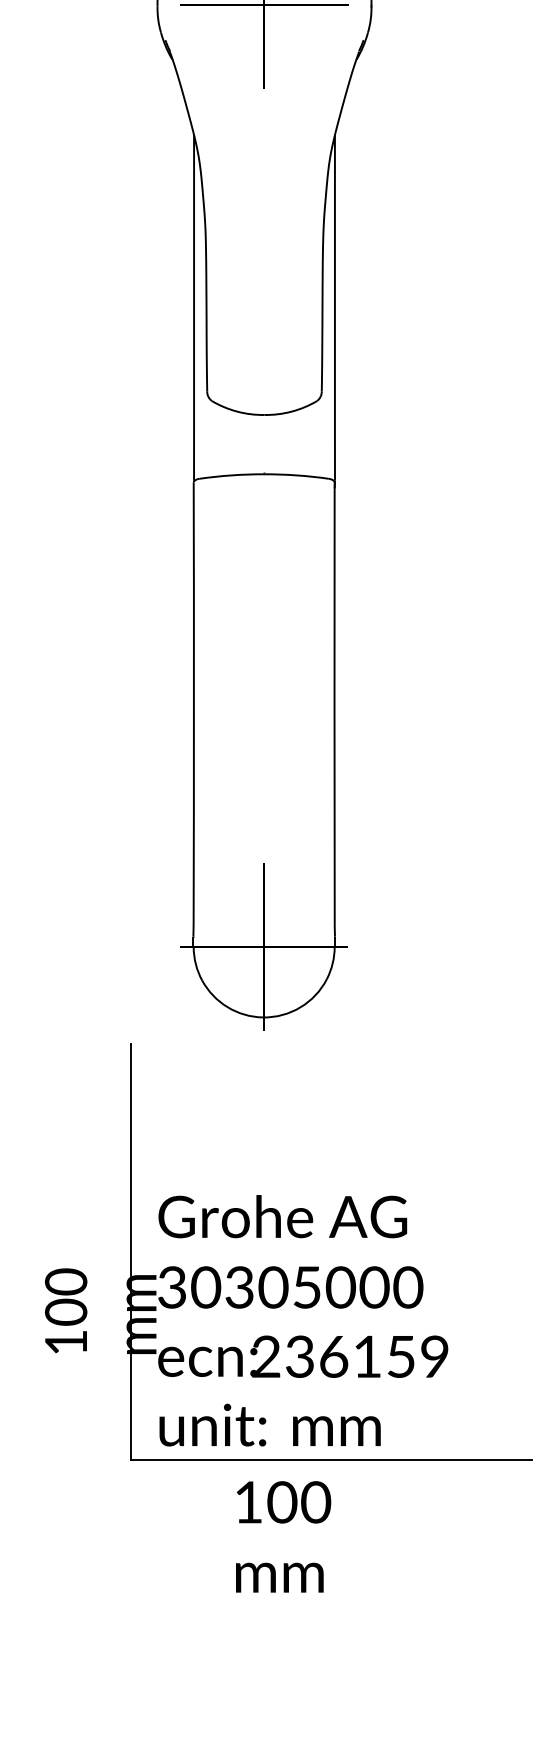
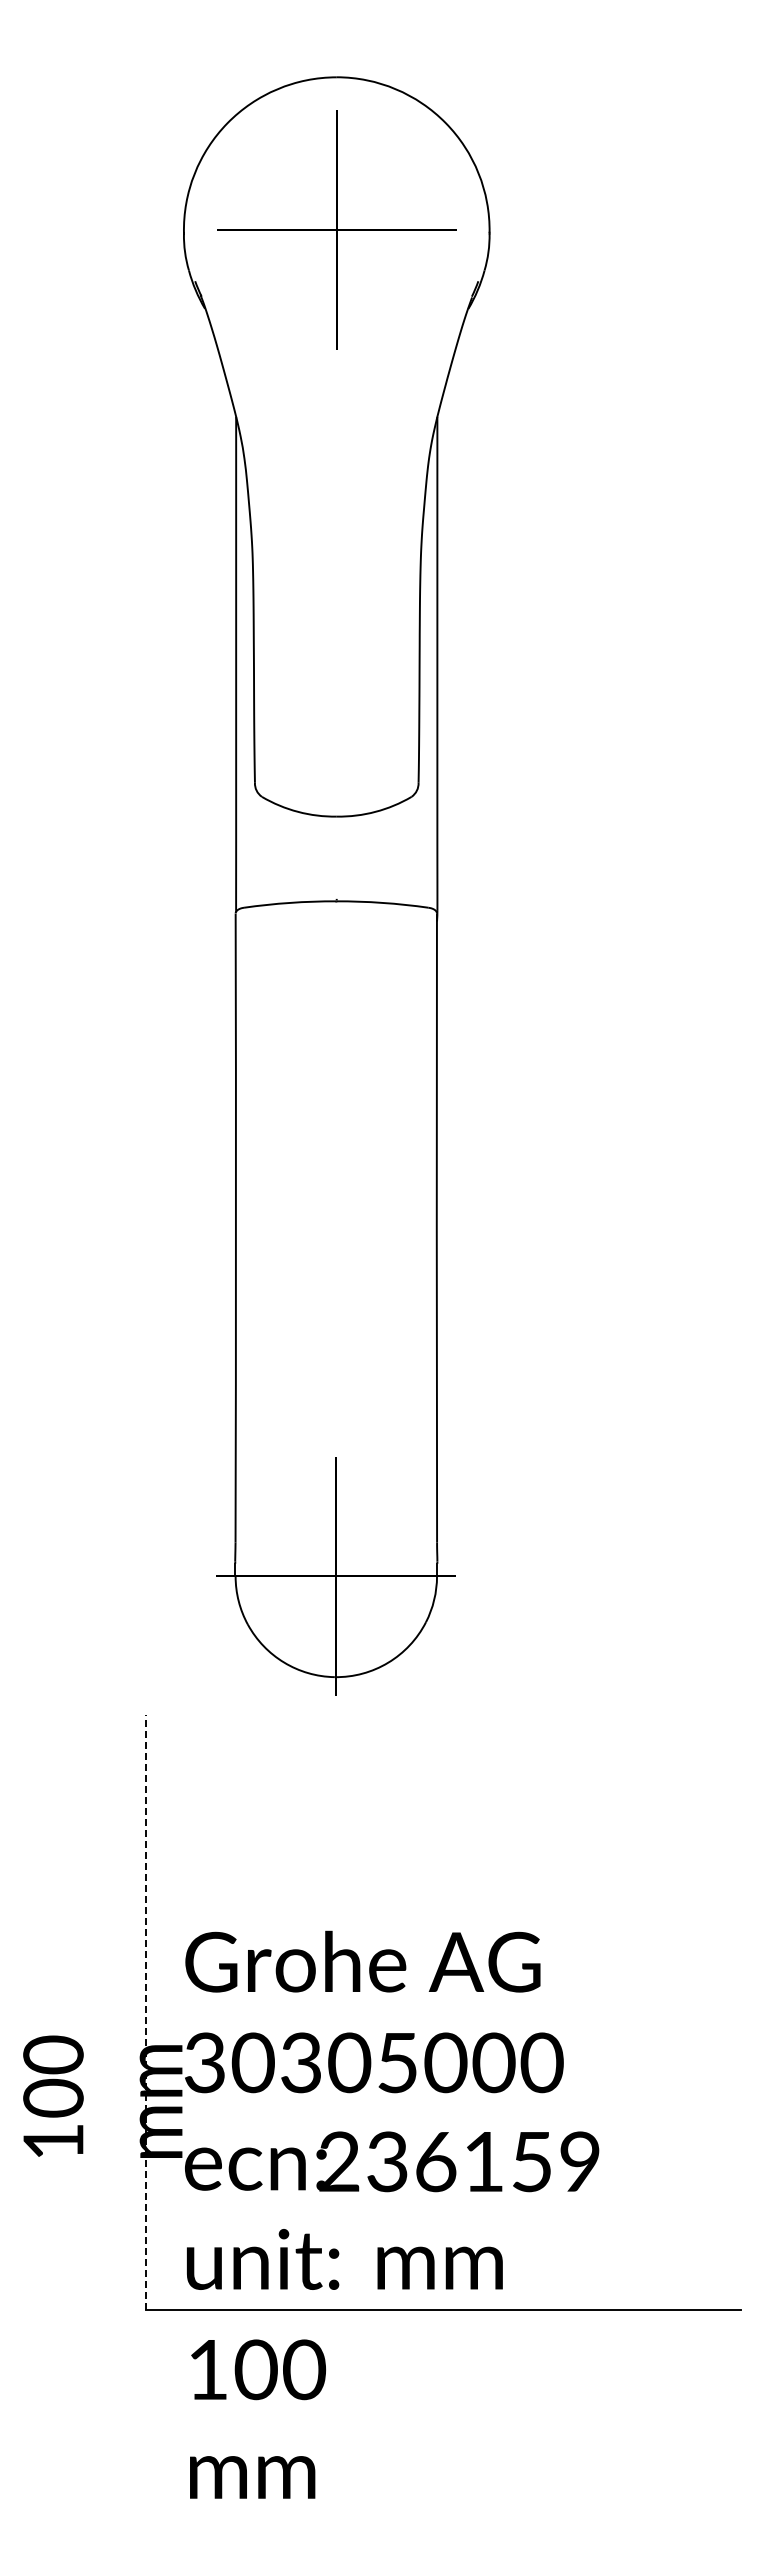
line: (131, 1251) -> (146, 2011), solid -> dashed
text: (283, 1536) -> (257, 2418), moved

